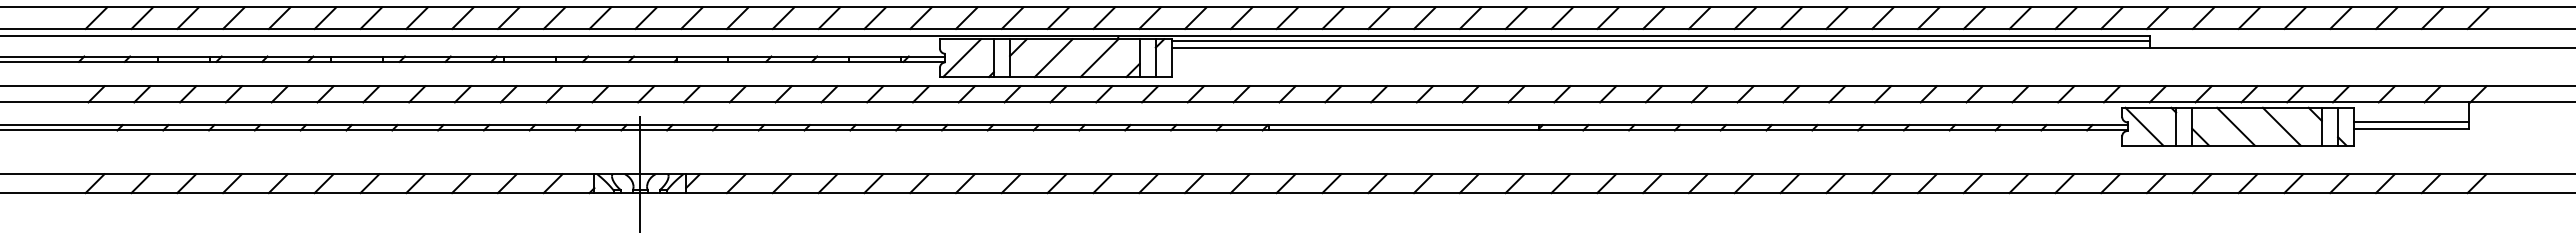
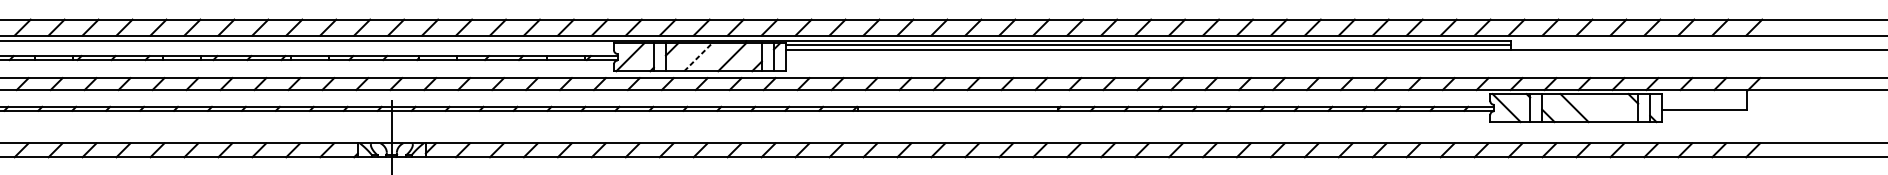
line: (1053, 58) -> (698, 57), solid -> dashed
line: (2411, 122) -> (1704, 104), removed
line: (2281, 126) -> (1608, 107), removed

